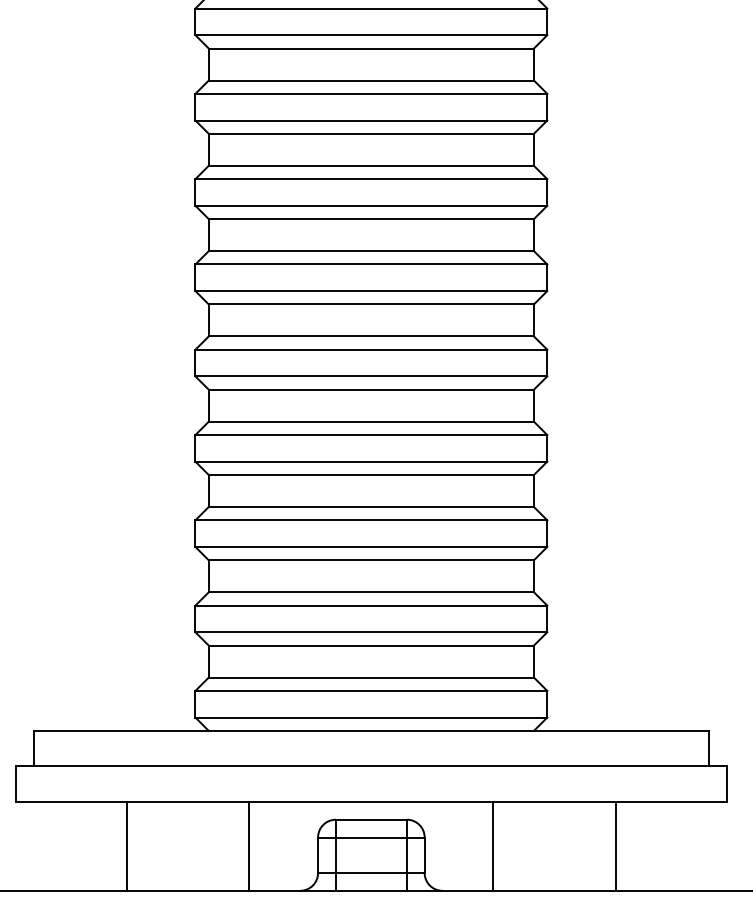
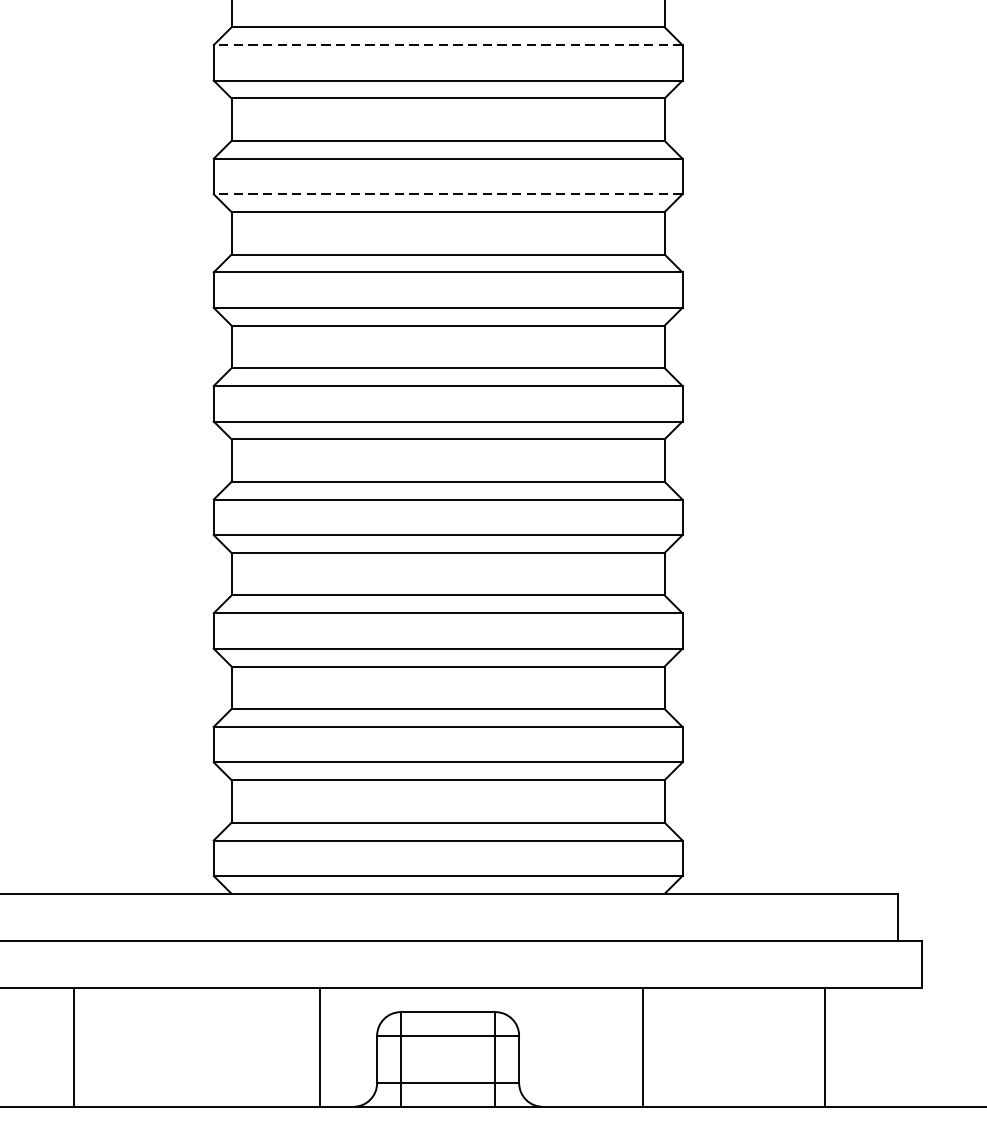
line: (371, 93) -> (448, 44), solid -> dashed
line: (371, 205) -> (448, 193), solid -> dashed
line: (127, 845) -> (73, 1046), moved
line: (249, 845) -> (320, 1046), moved
line: (493, 845) -> (642, 1046), moved
line: (615, 845) -> (825, 1046), moved

